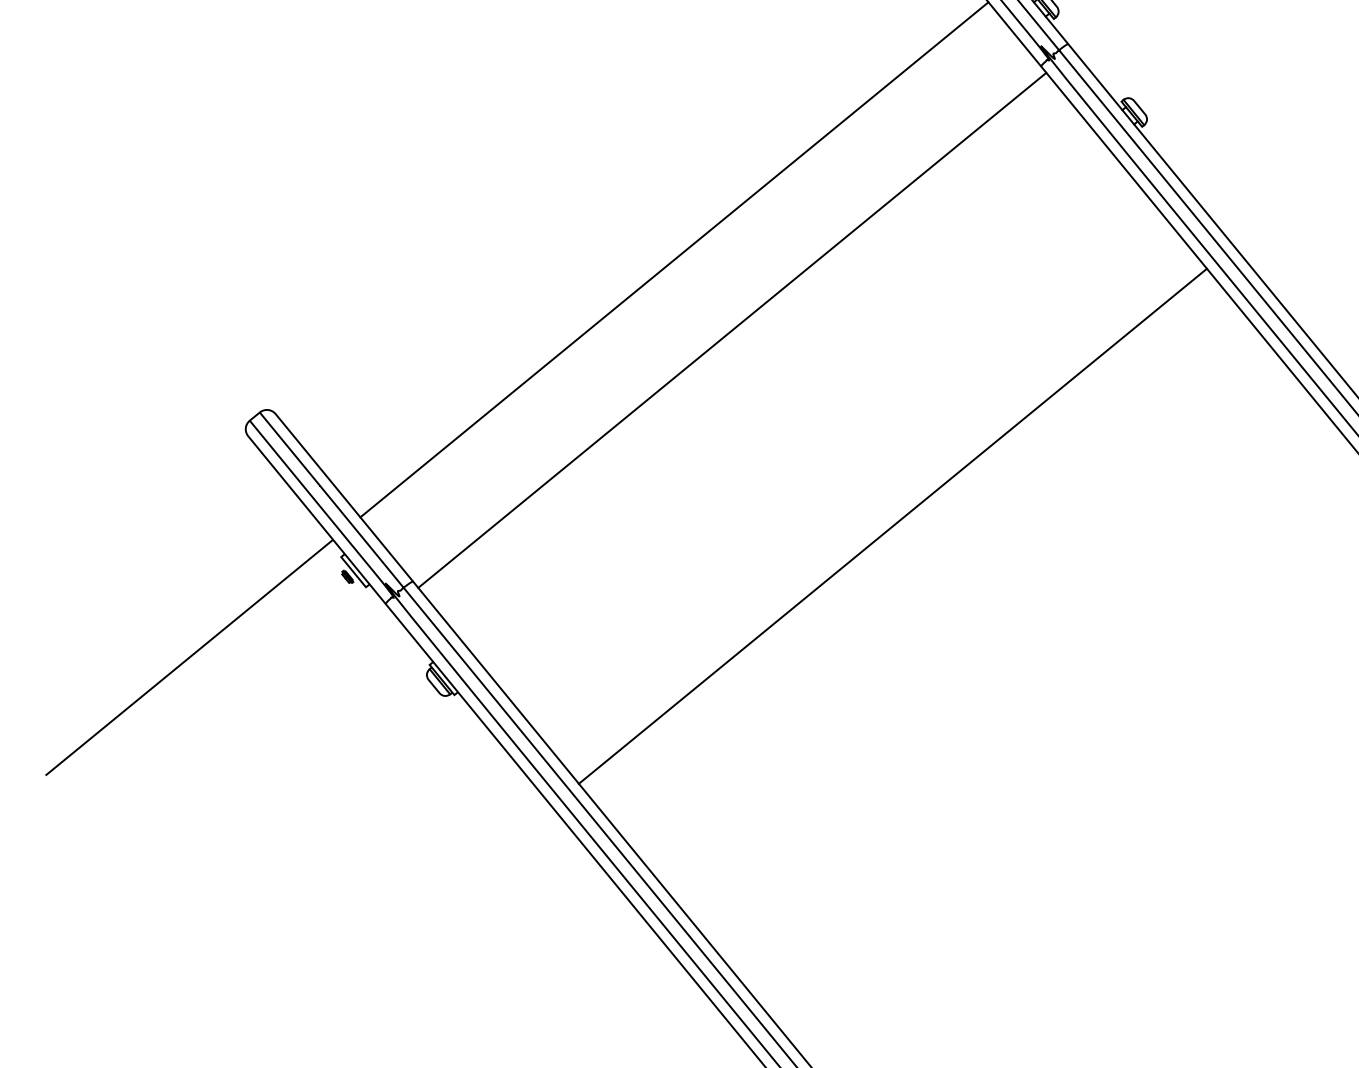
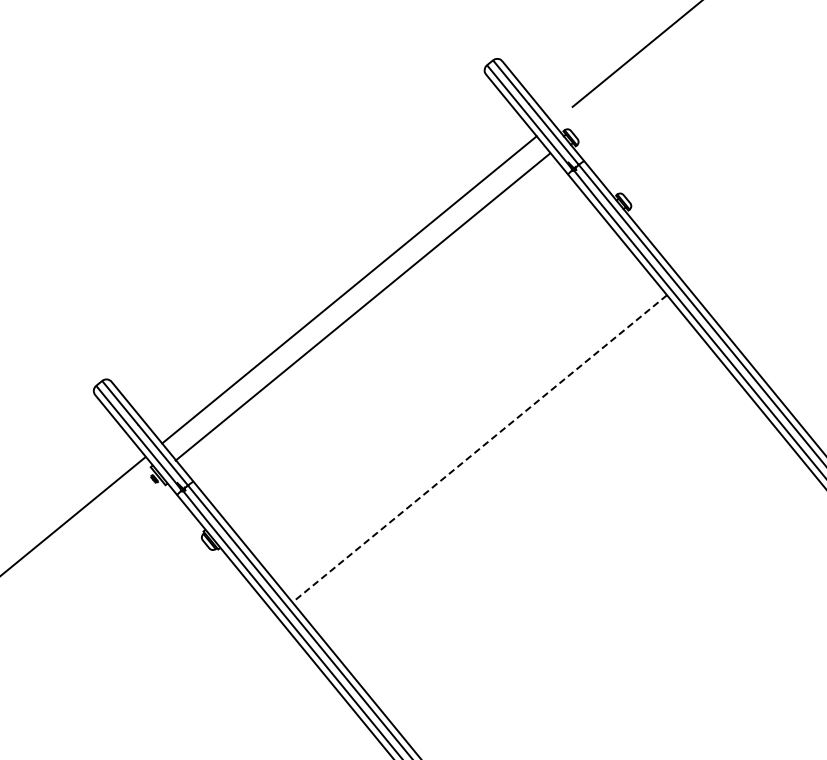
line: (731, 329) -> (362, 306), moved
line: (892, 527) -> (479, 449), solid -> dashed

